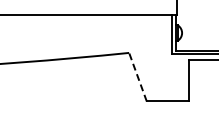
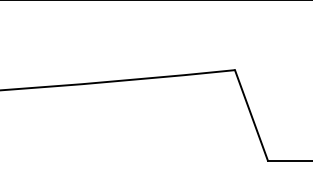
line: (137, 77) -> (250, 115), dashed -> solid

